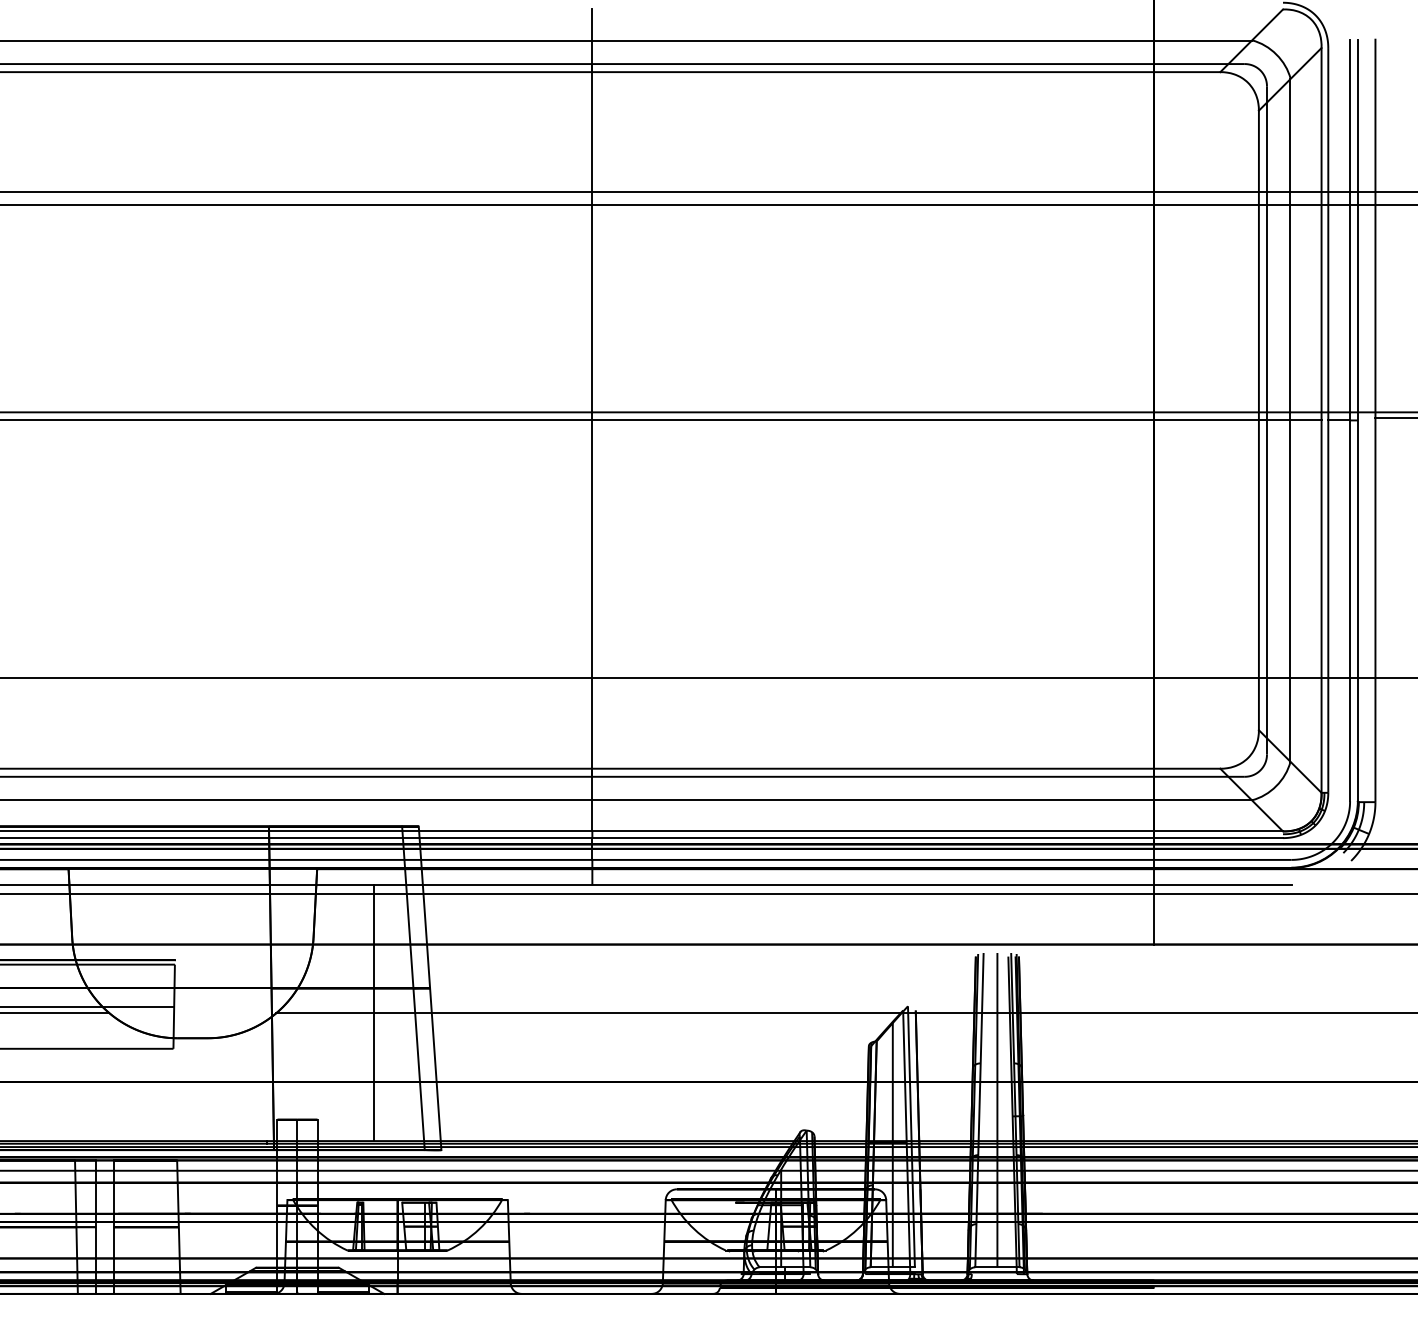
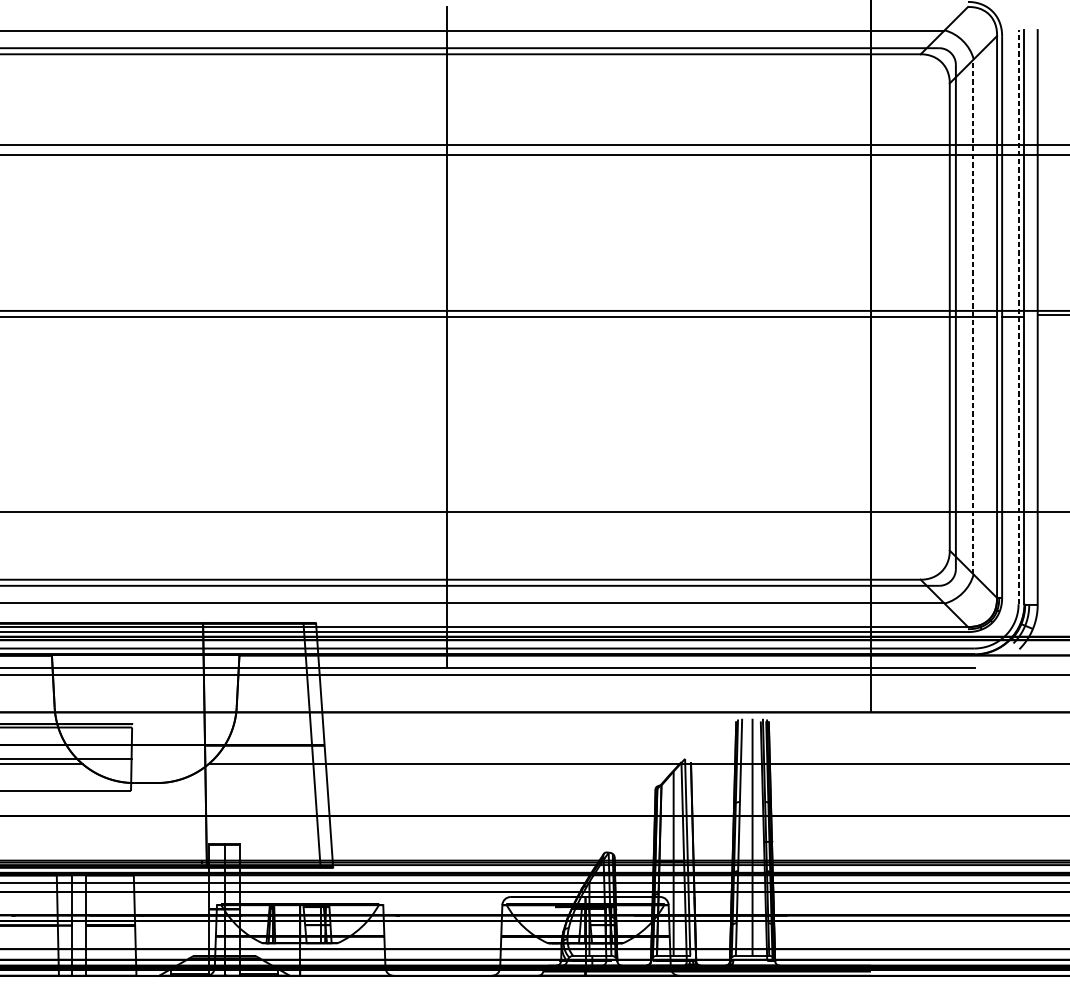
line: (1290, 419) -> (973, 316), solid -> dashed
line: (1350, 420) -> (1018, 317), solid -> dashed
line: (374, 1013) -> (282, 764), removed

